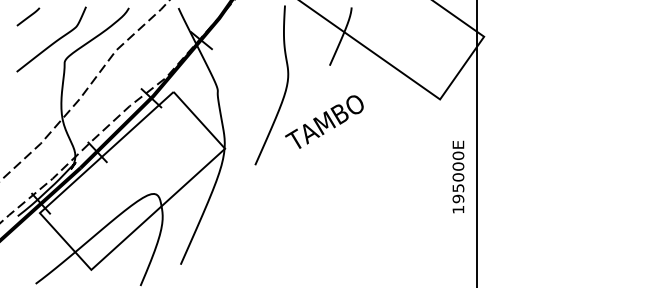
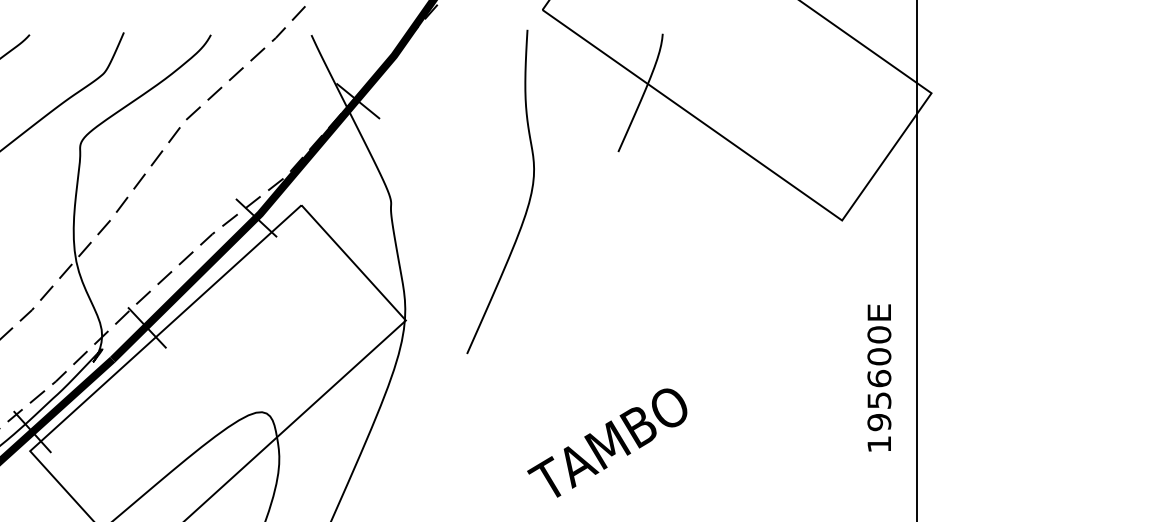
text: (324, 121) -> (607, 441), moved
text: (457, 177) -> (877, 378), 195000E -> 195600E

